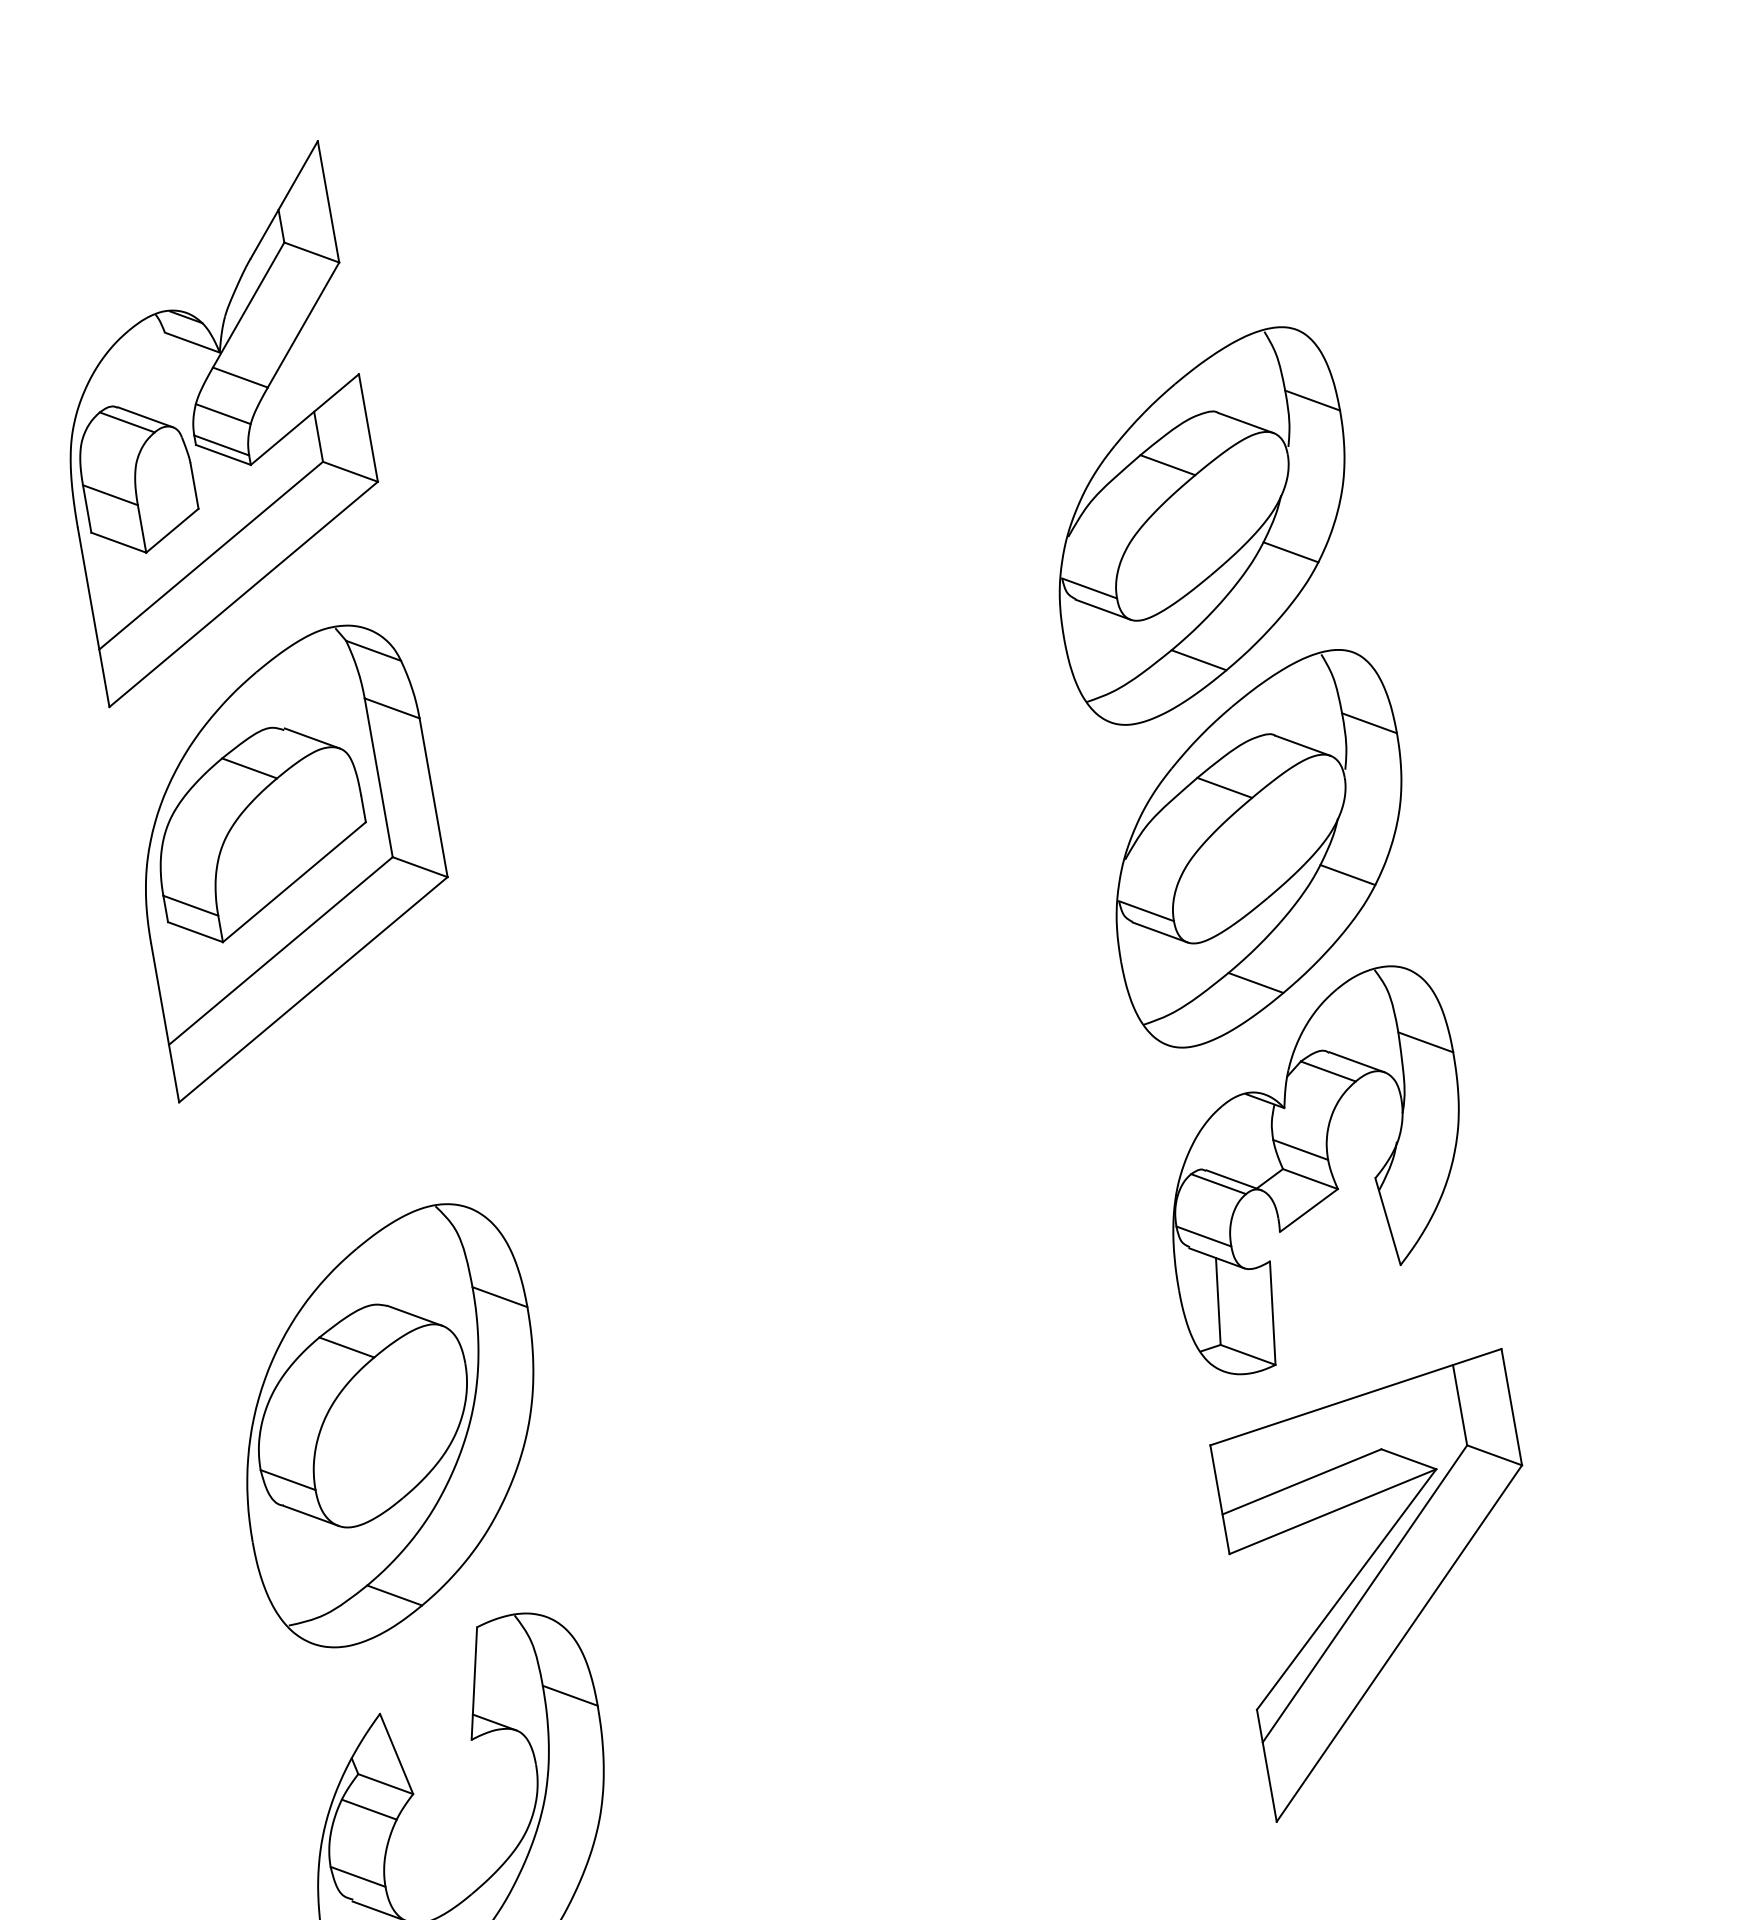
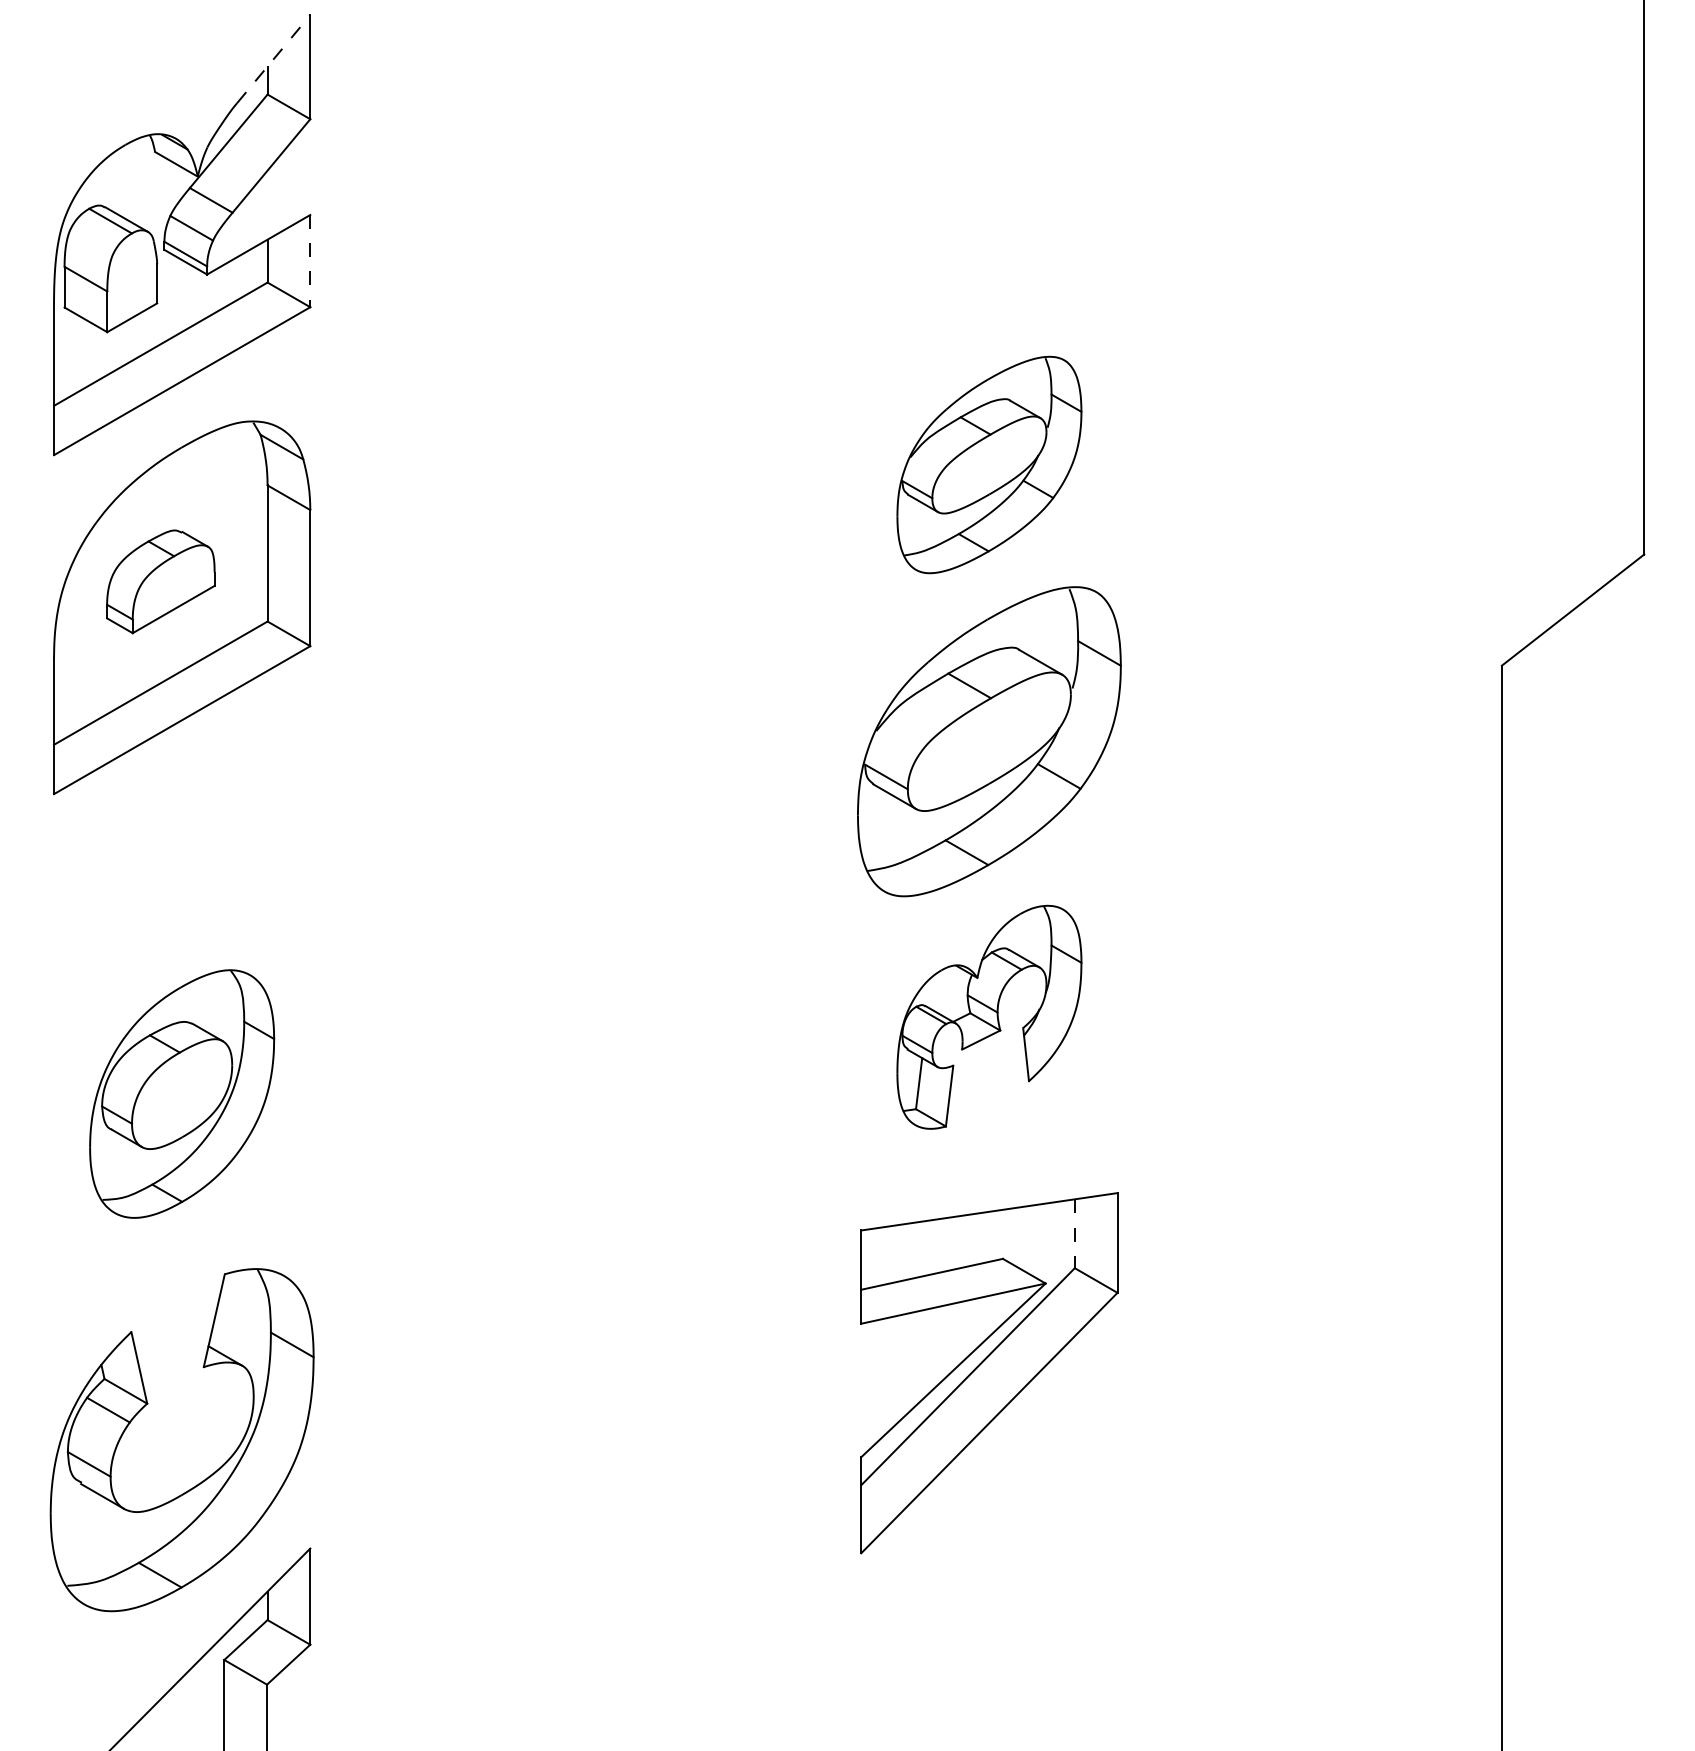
line: (284, 199) -> (274, 58), solid -> dashed
line: (368, 428) -> (310, 261), solid -> dashed
part: (1202, 525) -> (989, 464), size x0.7
part: (259, 832) -> (160, 581), size x0.6
part: (1316, 1170) -> (989, 1017), size x0.7
line: (1459, 1406) -> (1074, 1234), solid -> dashed
part: (389, 1425) -> (181, 1093), size x0.7

